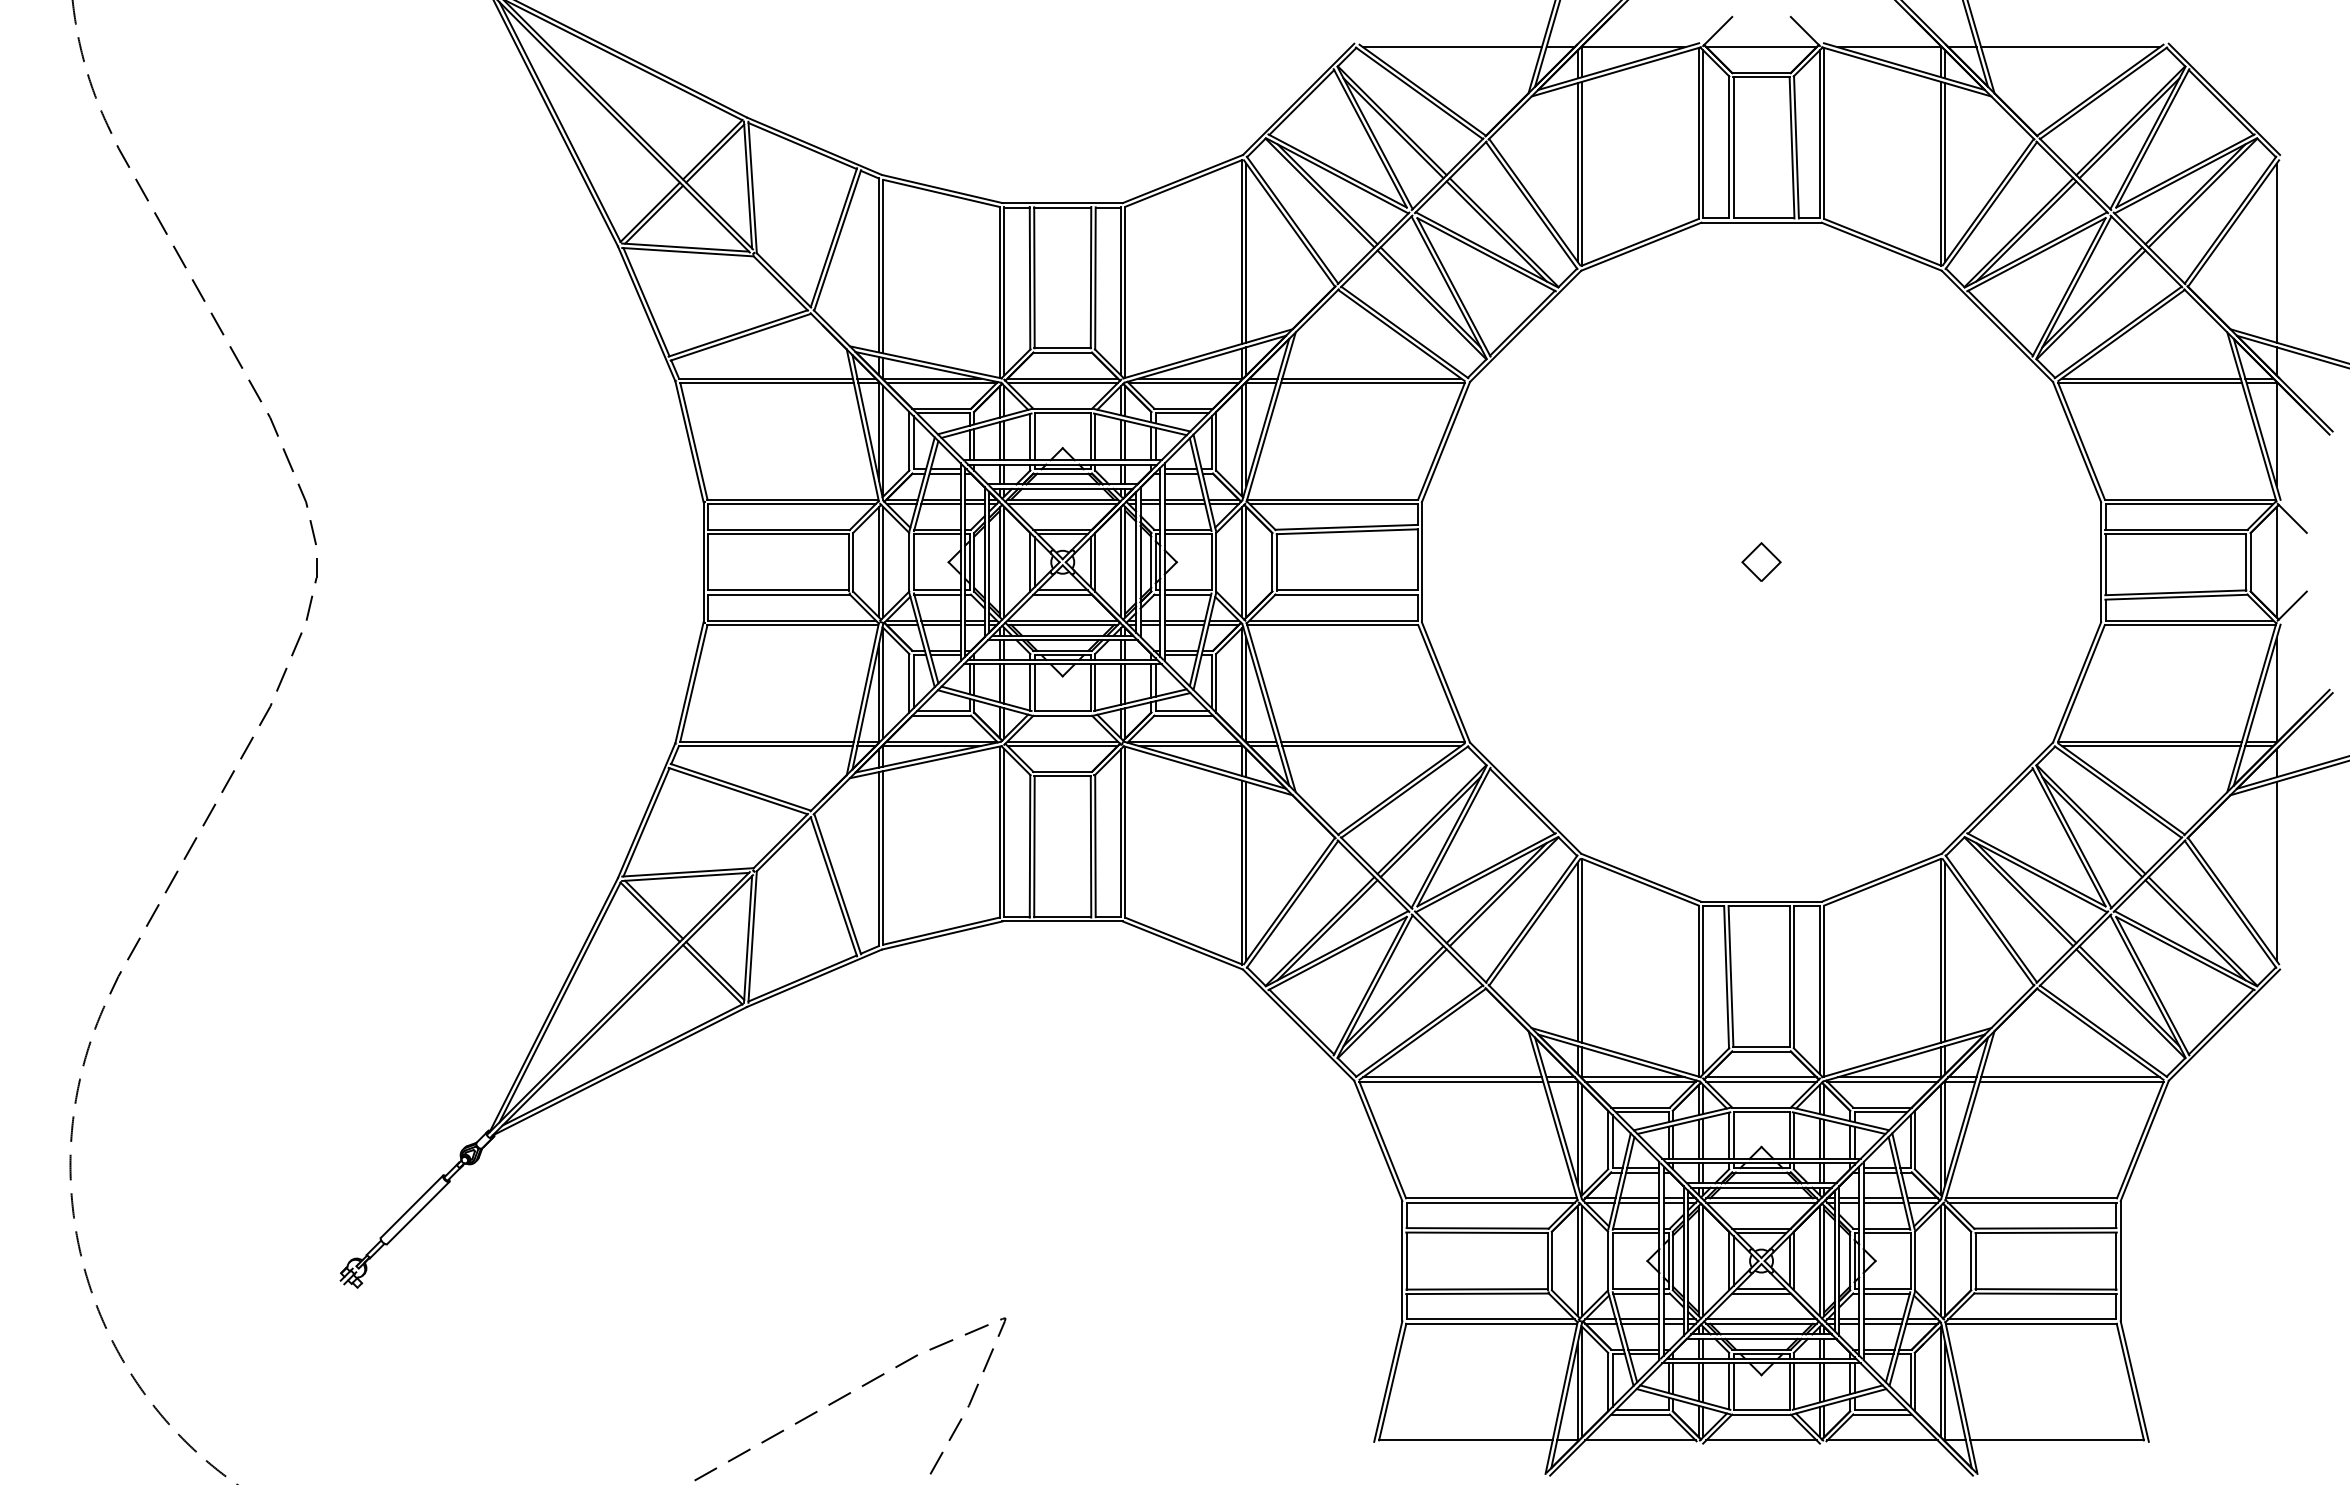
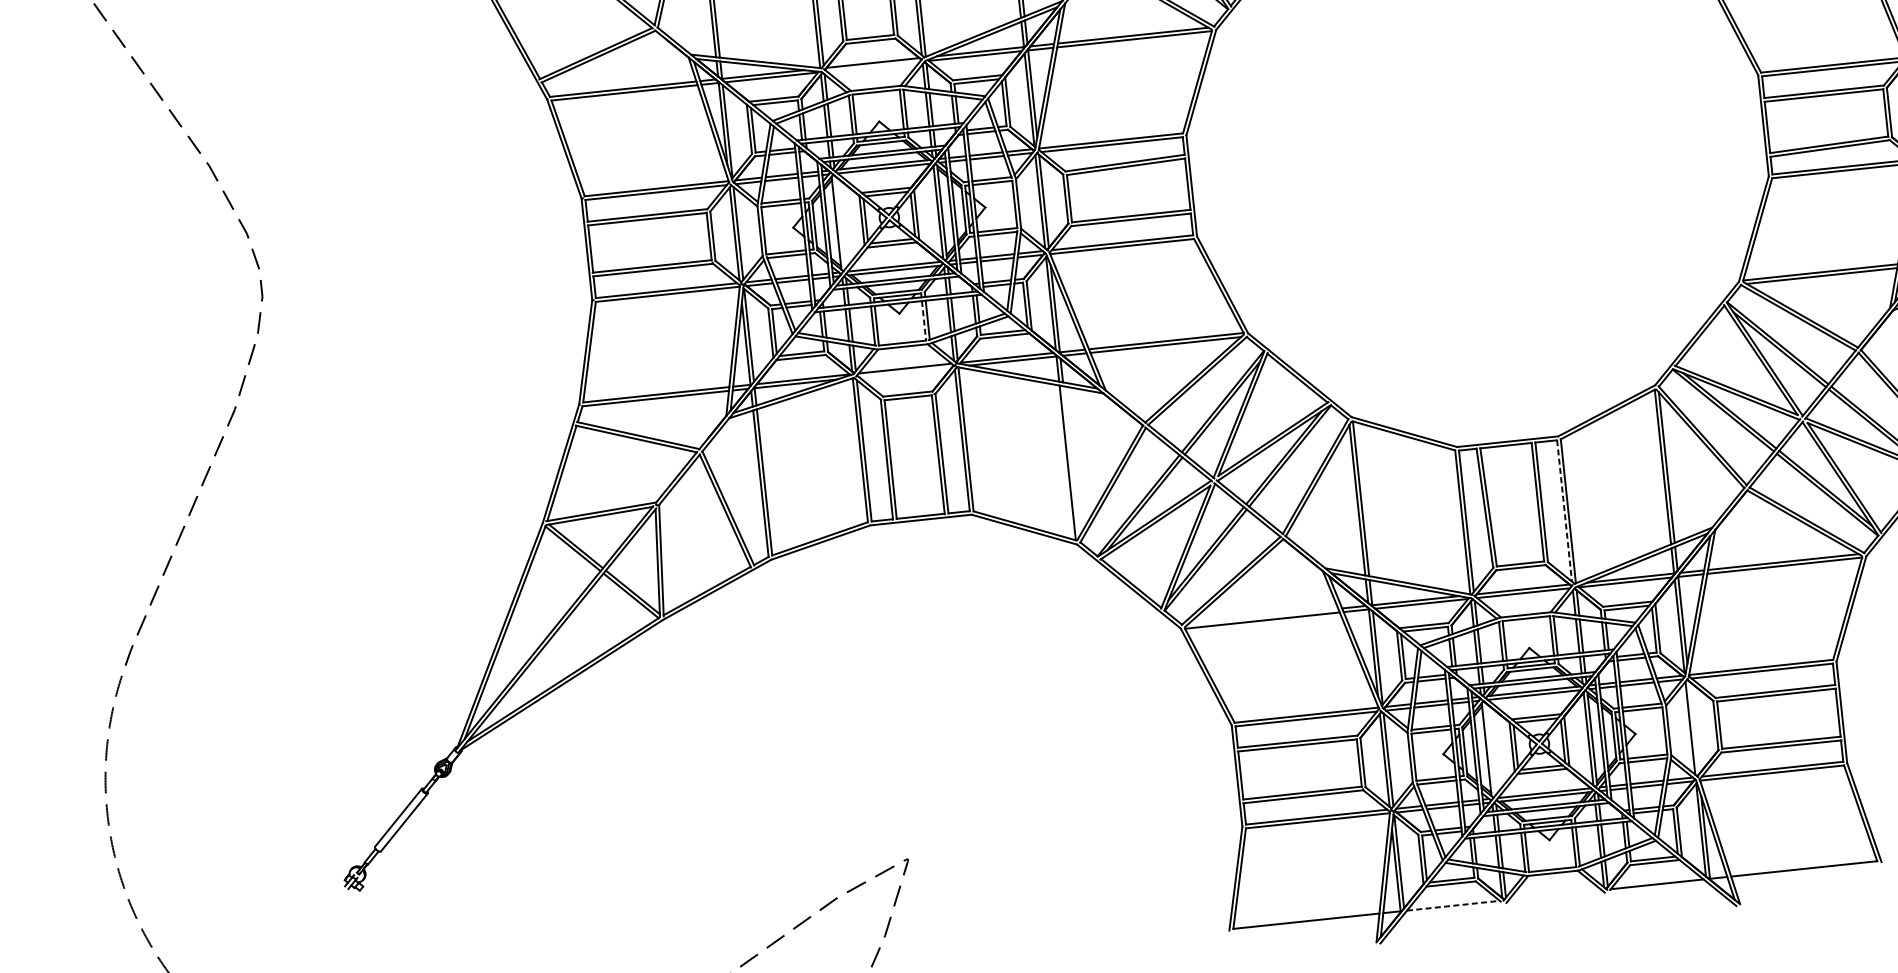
line: (1062, 382) -> (873, 66), removed
part: (1761, 561) -> (1477, 155), removed
line: (1004, 562) -> (840, 222), removed
line: (1090, 688) -> (923, 321), solid -> dashed
line: (1062, 746) -> (905, 372), removed
line: (1246, 870) -> (1071, 460), removed
line: (1819, 990) -> (1564, 511), solid -> dashed
line: (1452, 1077) -> (1263, 616), removed
line: (1703, 1260) -> (1490, 748), removed
line: (1945, 1260) -> (1694, 727), removed
line: (1641, 1440) -> (1454, 905), solid -> dashed
line: (1761, 1440) -> (1555, 895), removed

